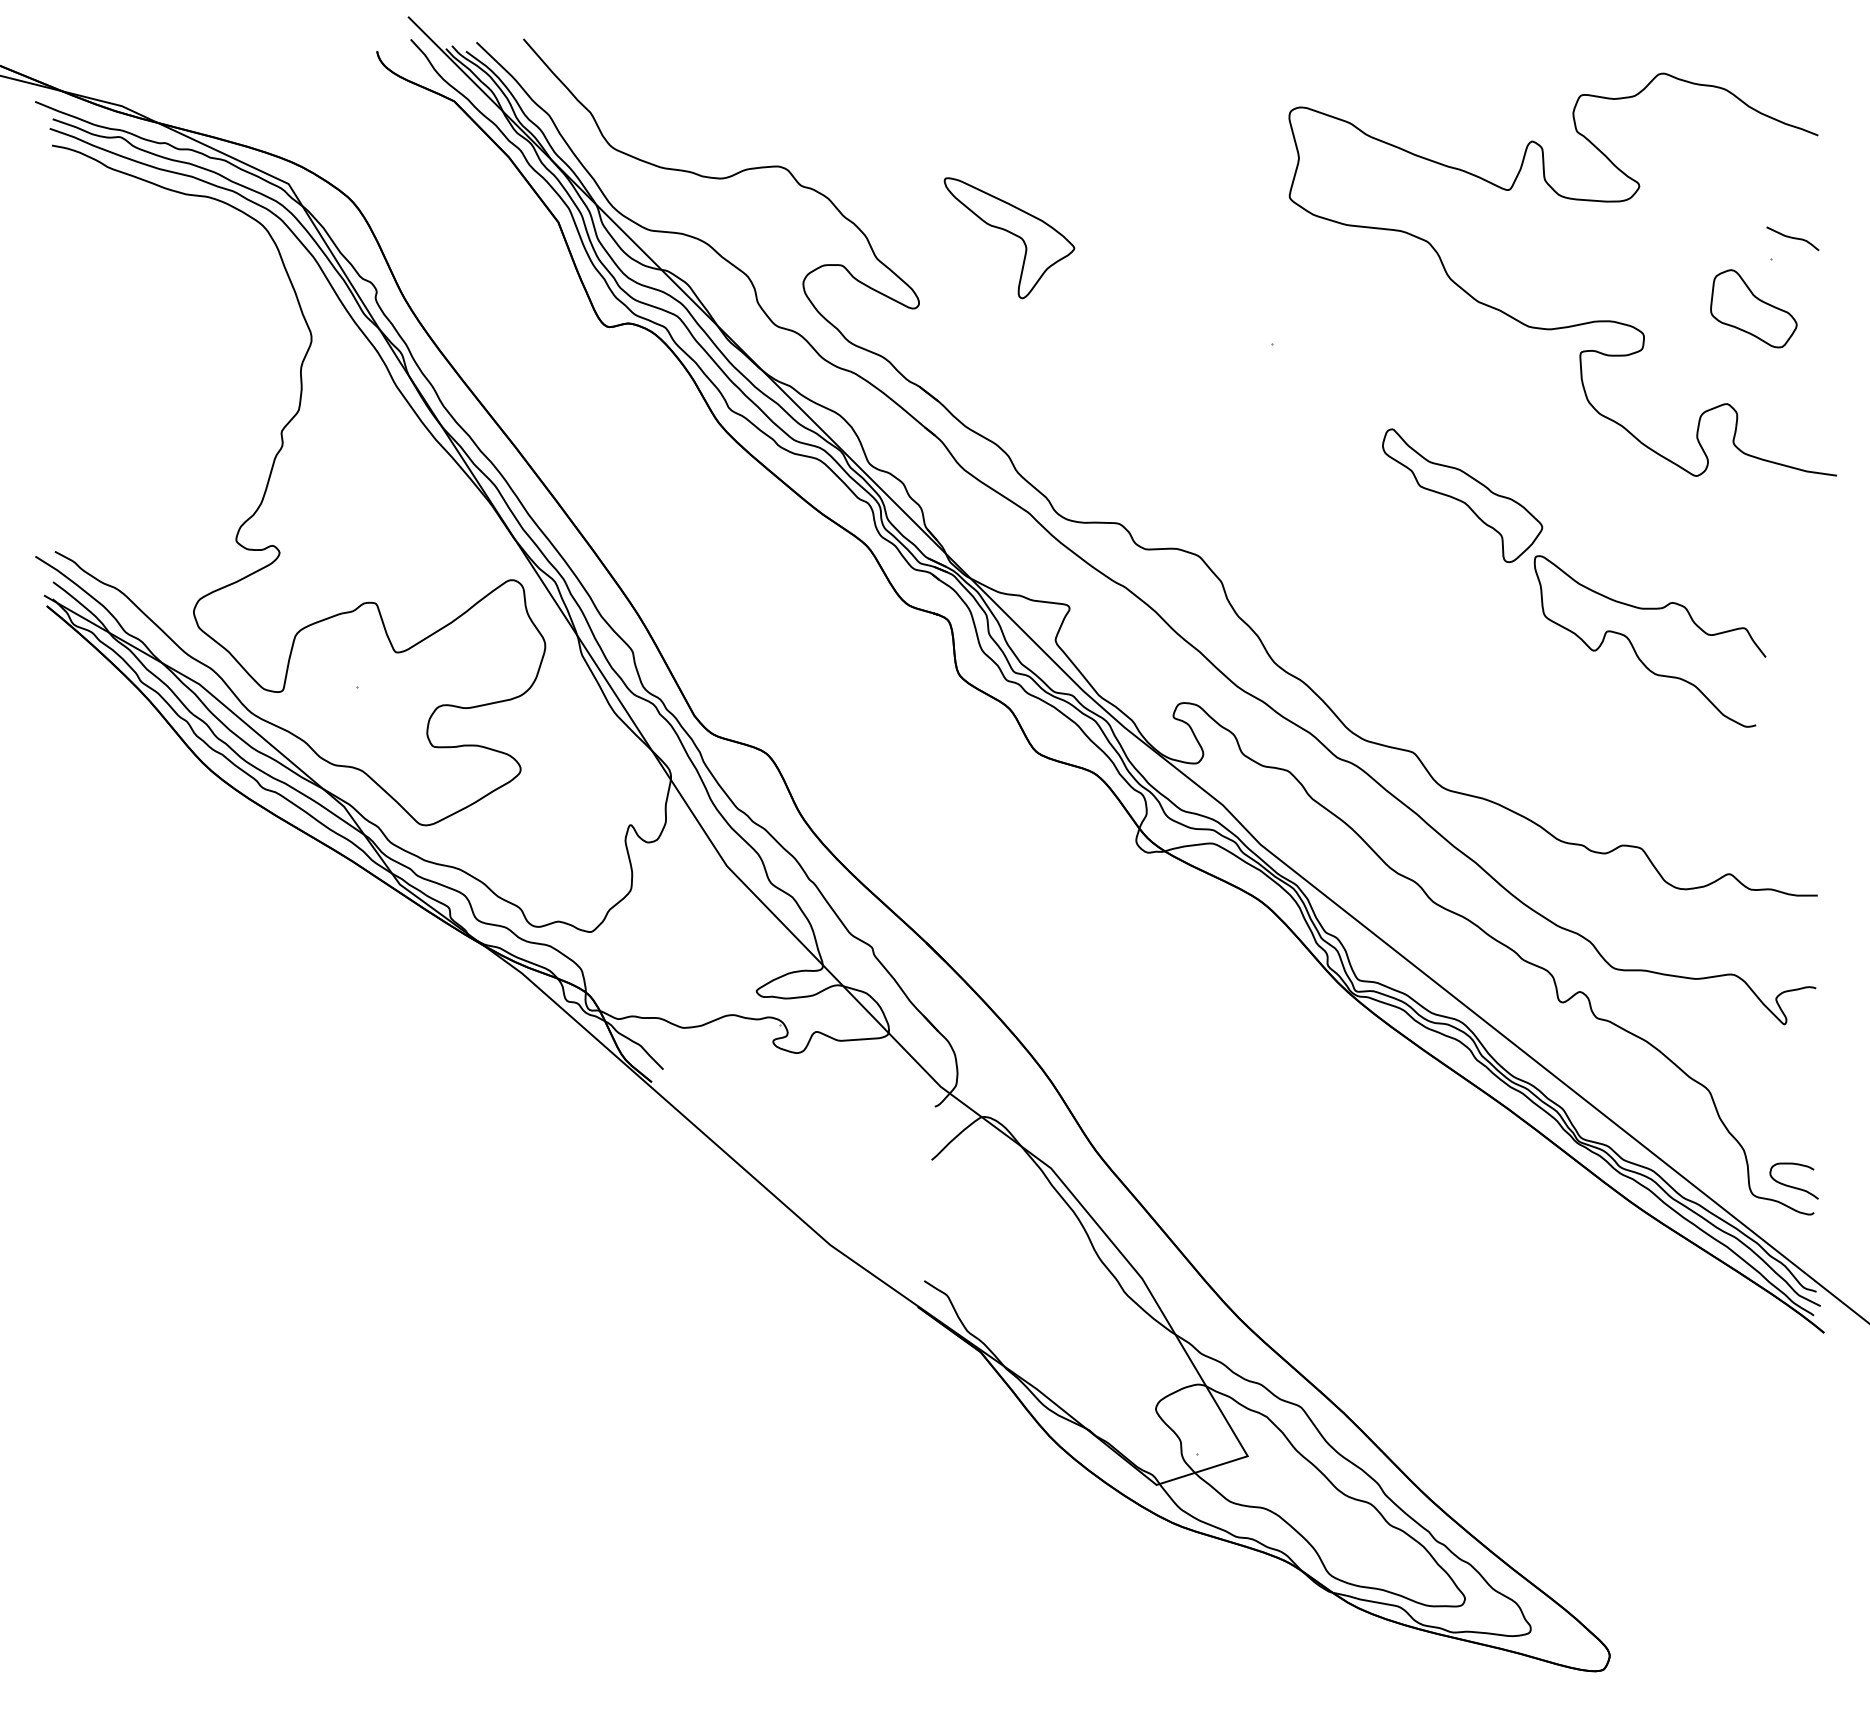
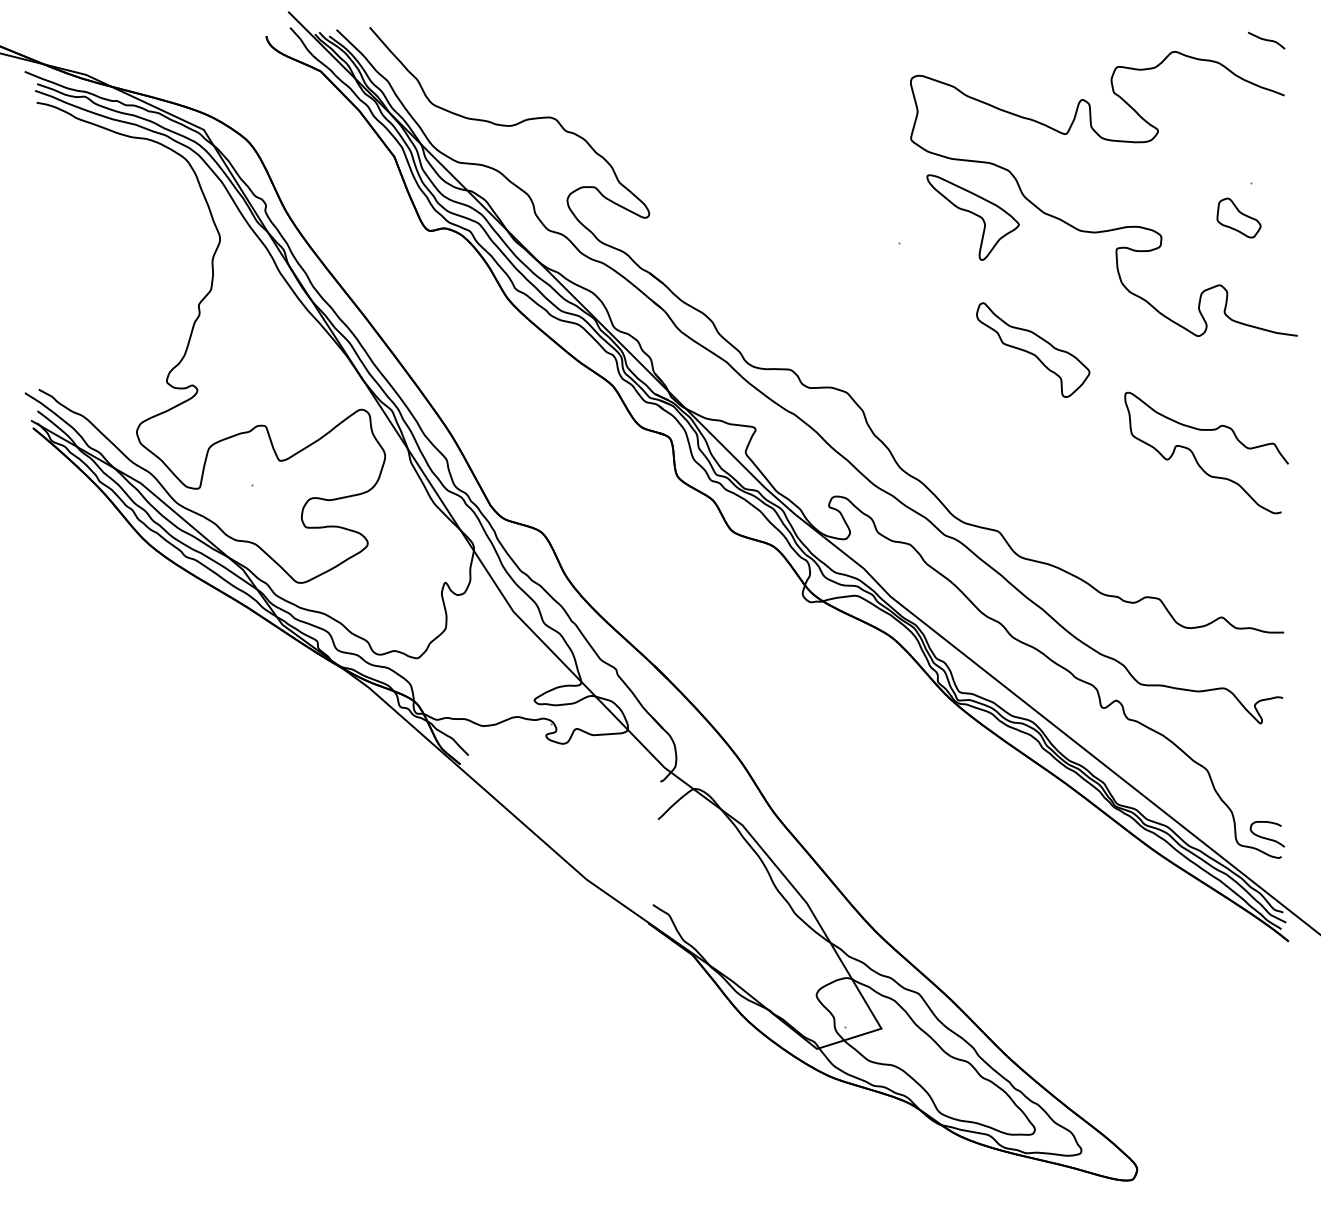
part: (1009, 238) -> (973, 217), moved
curve: (1792, 238) -> (1266, 40), moved
part: (1753, 308) -> (1238, 217), size x0.71
curve: (1635, 649) -> (1196, 458), moved

